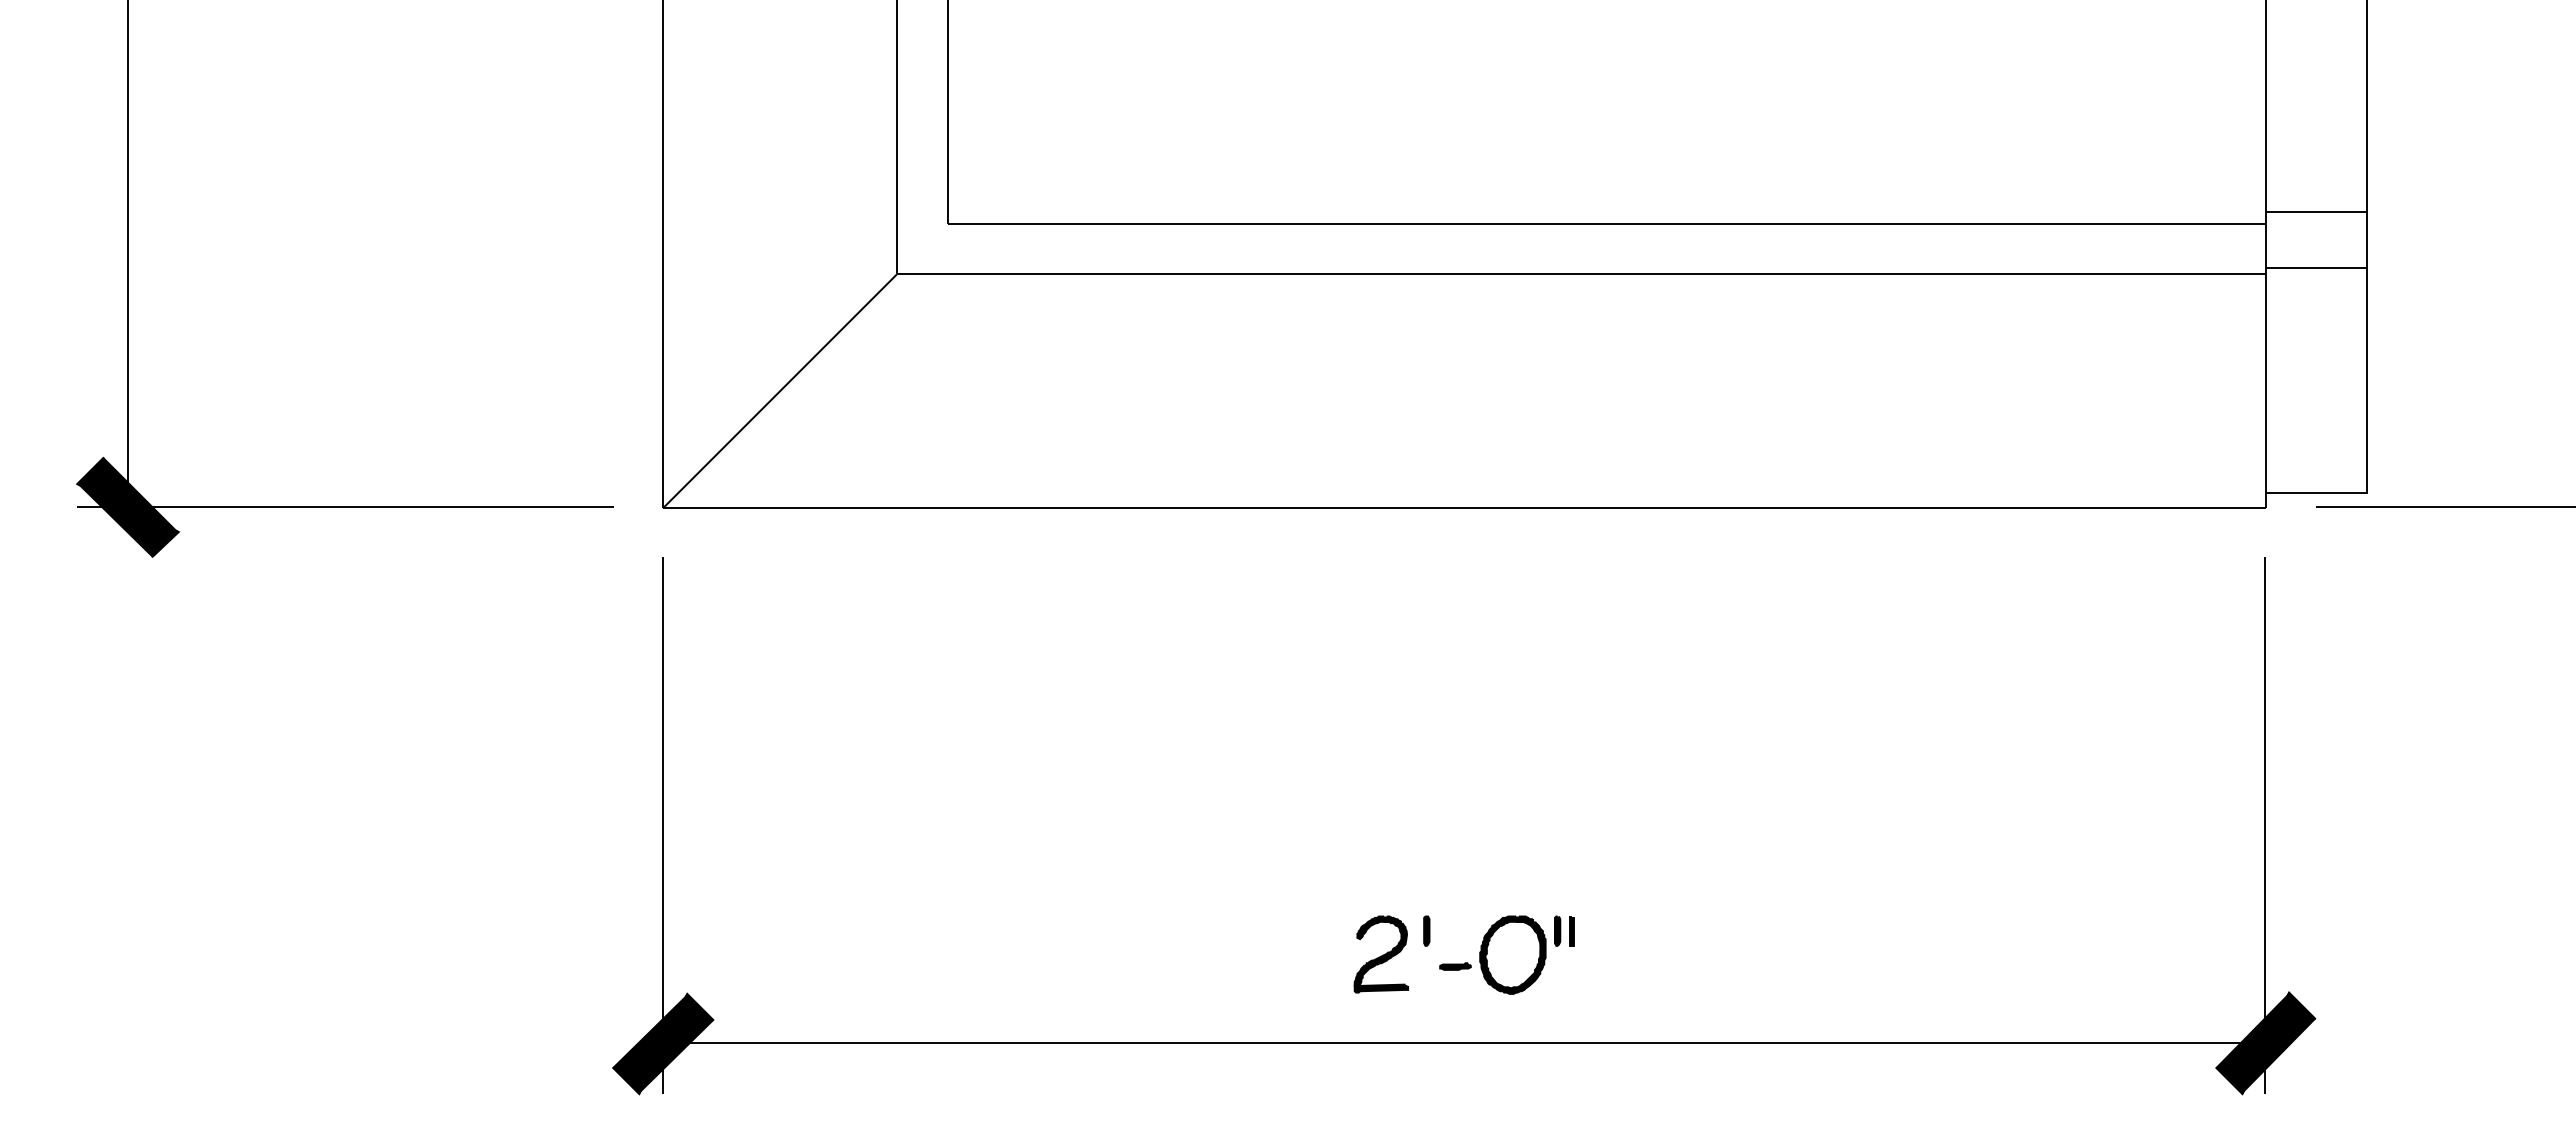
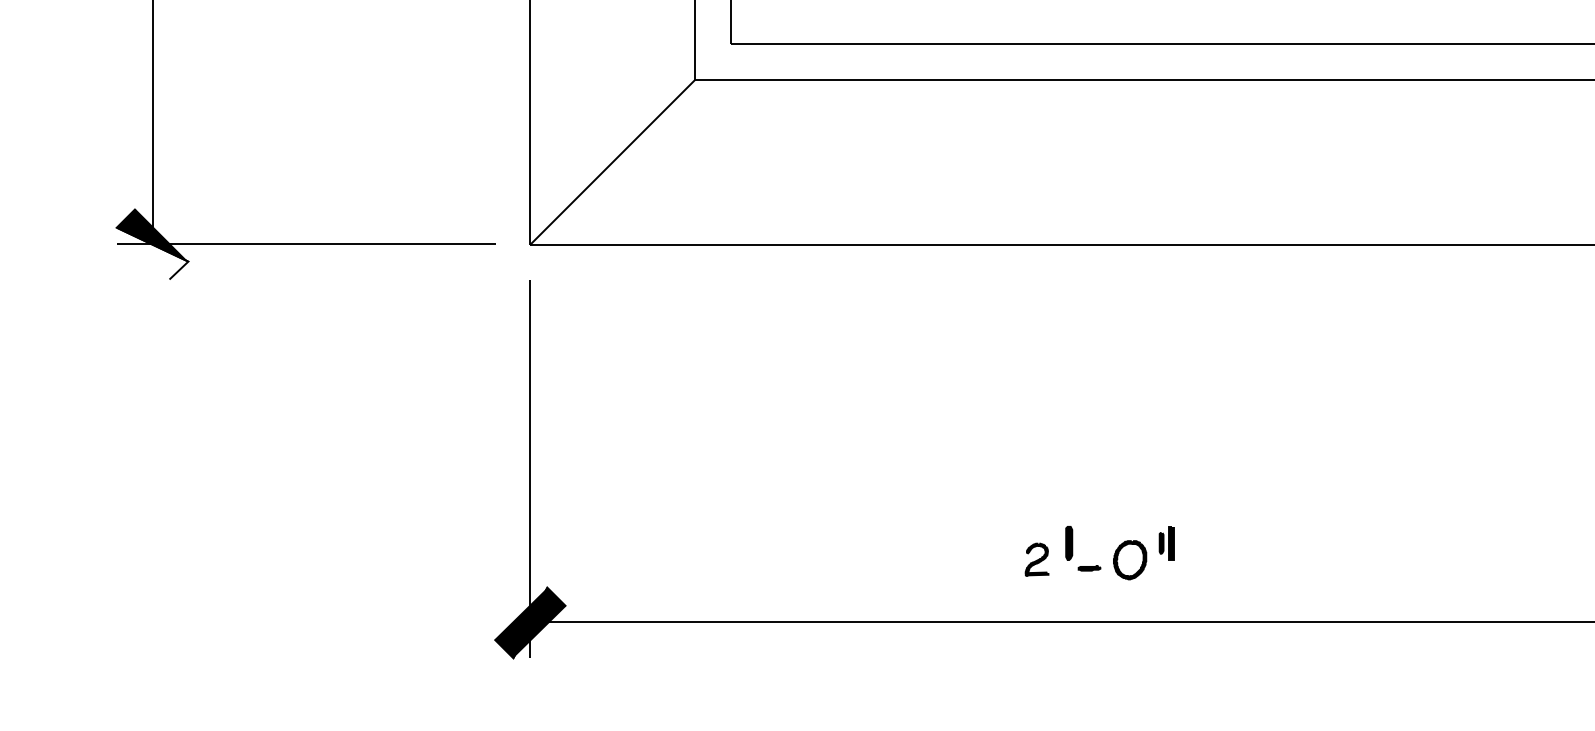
fill: (127, 520) -> (152, 253), removed
part: (1426, 930) -> (1069, 542), size x1.6
part: (1571, 931) -> (1171, 543), size x1.6
part: (1380, 954) -> (1036, 559), size x0.6
part: (1512, 954) -> (1129, 559), size x0.7

